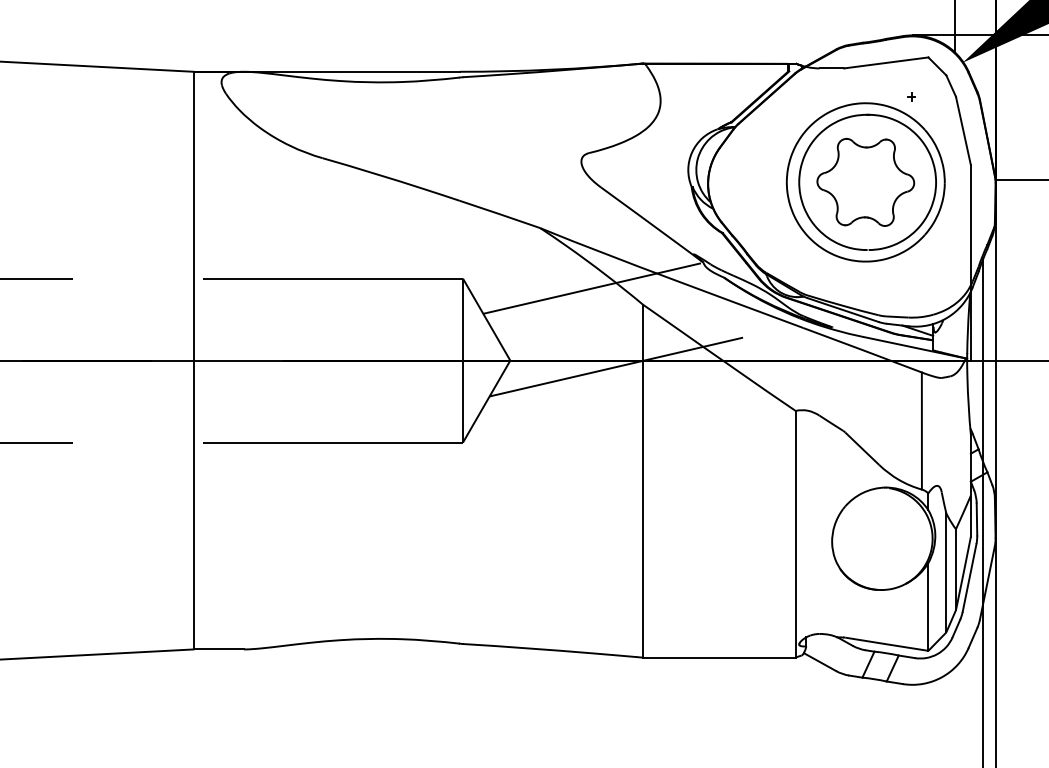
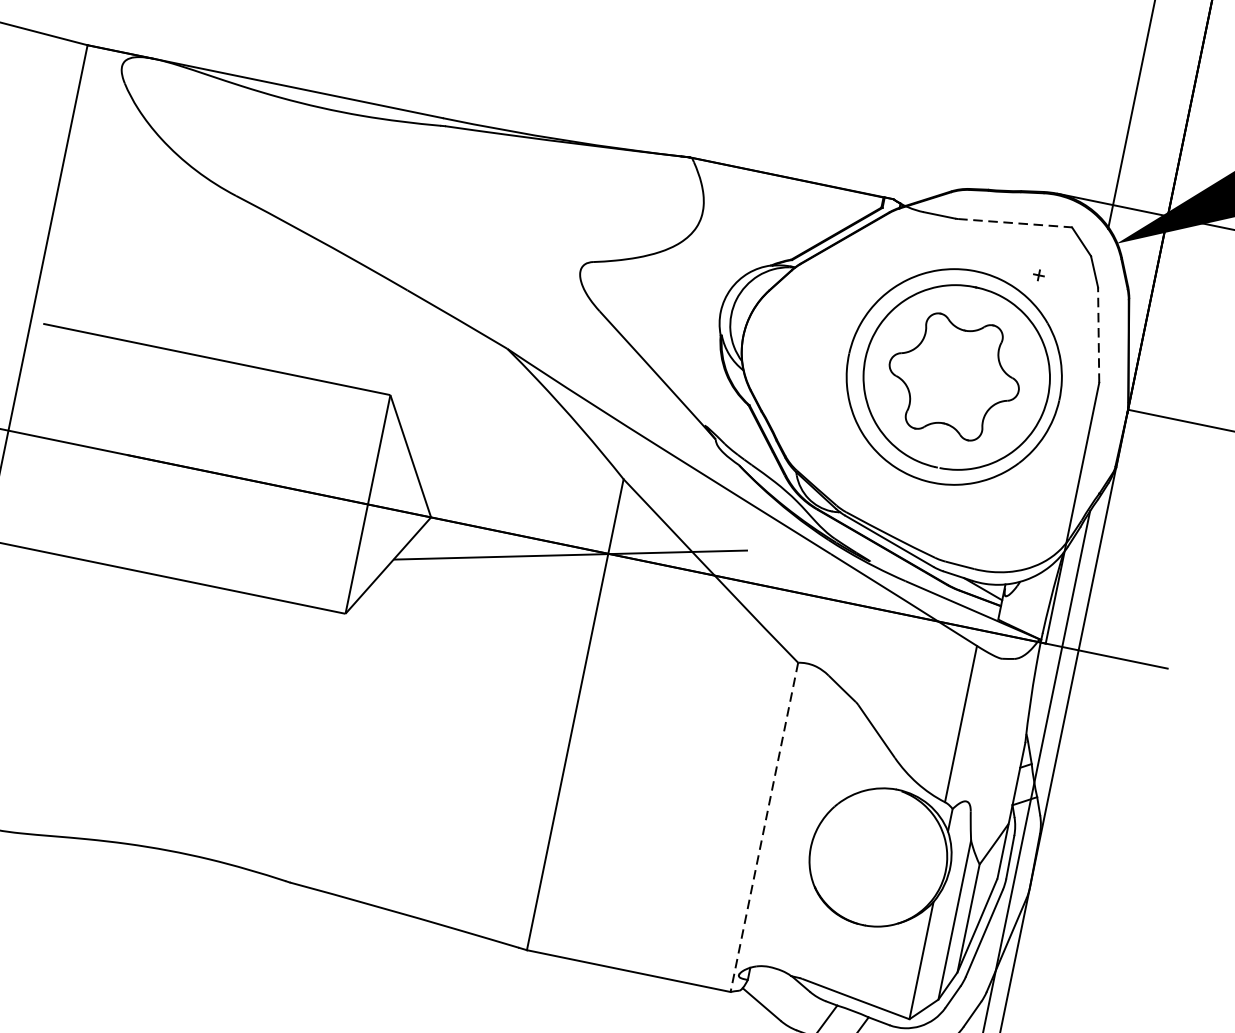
line: (886, 62) -> (1014, 222), solid -> dashed
line: (963, 130) -> (1098, 334), solid -> dashed
line: (591, 288) -> (559, 443), removed
line: (795, 534) -> (764, 827), solid -> dashed

